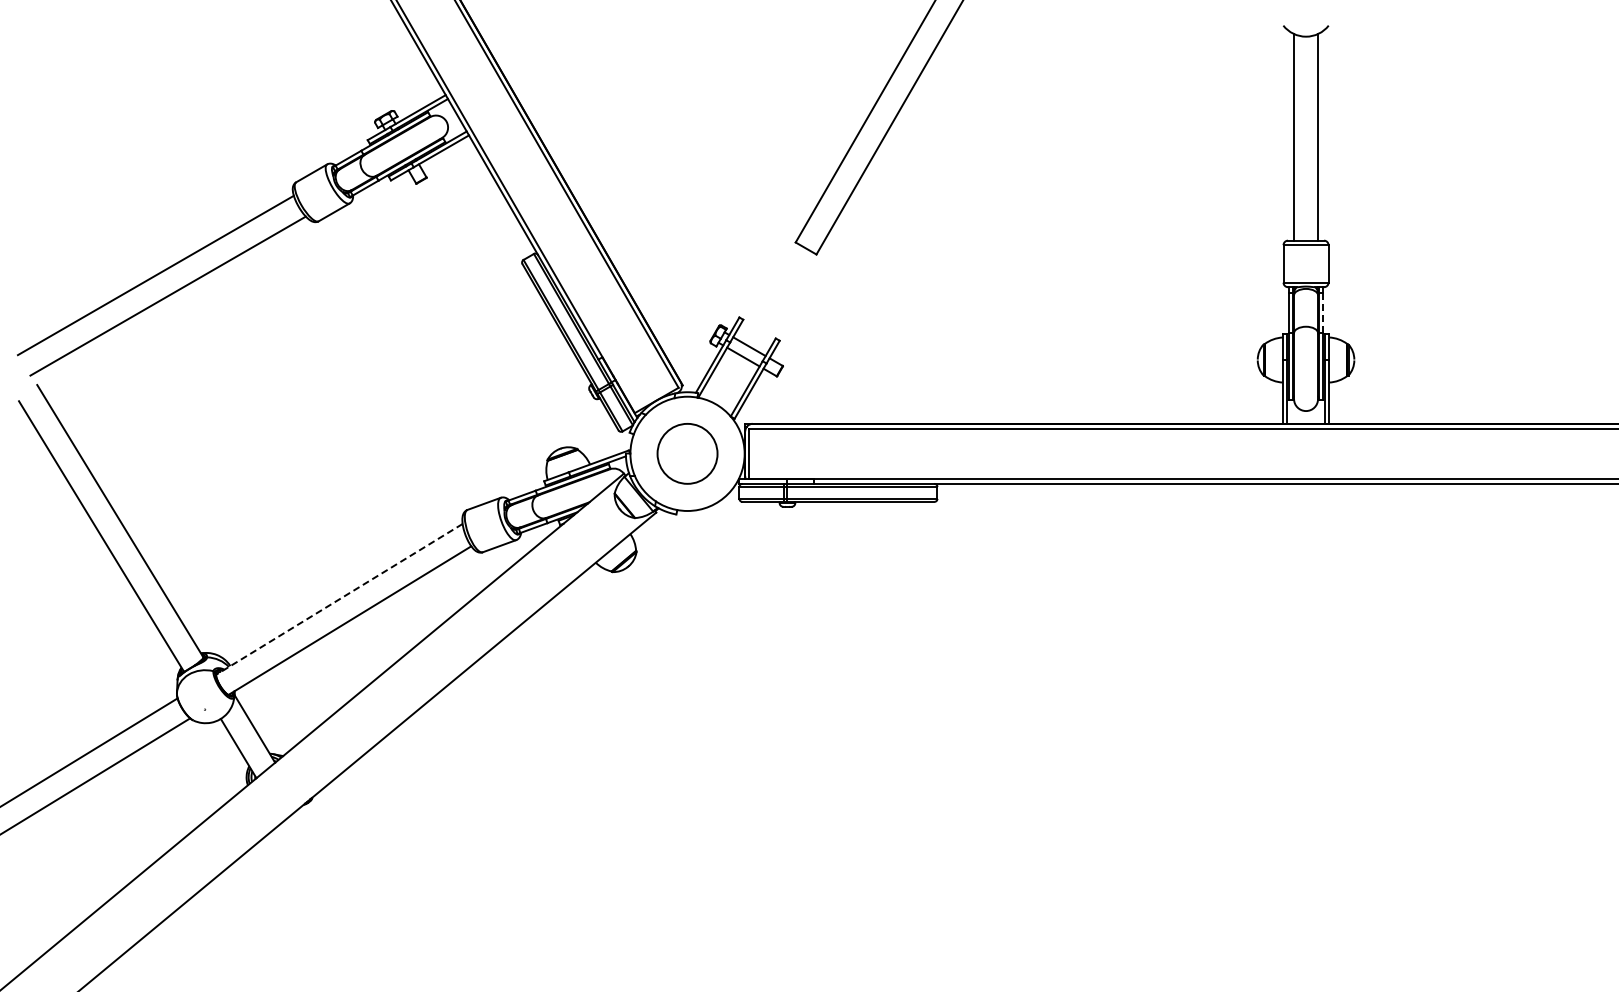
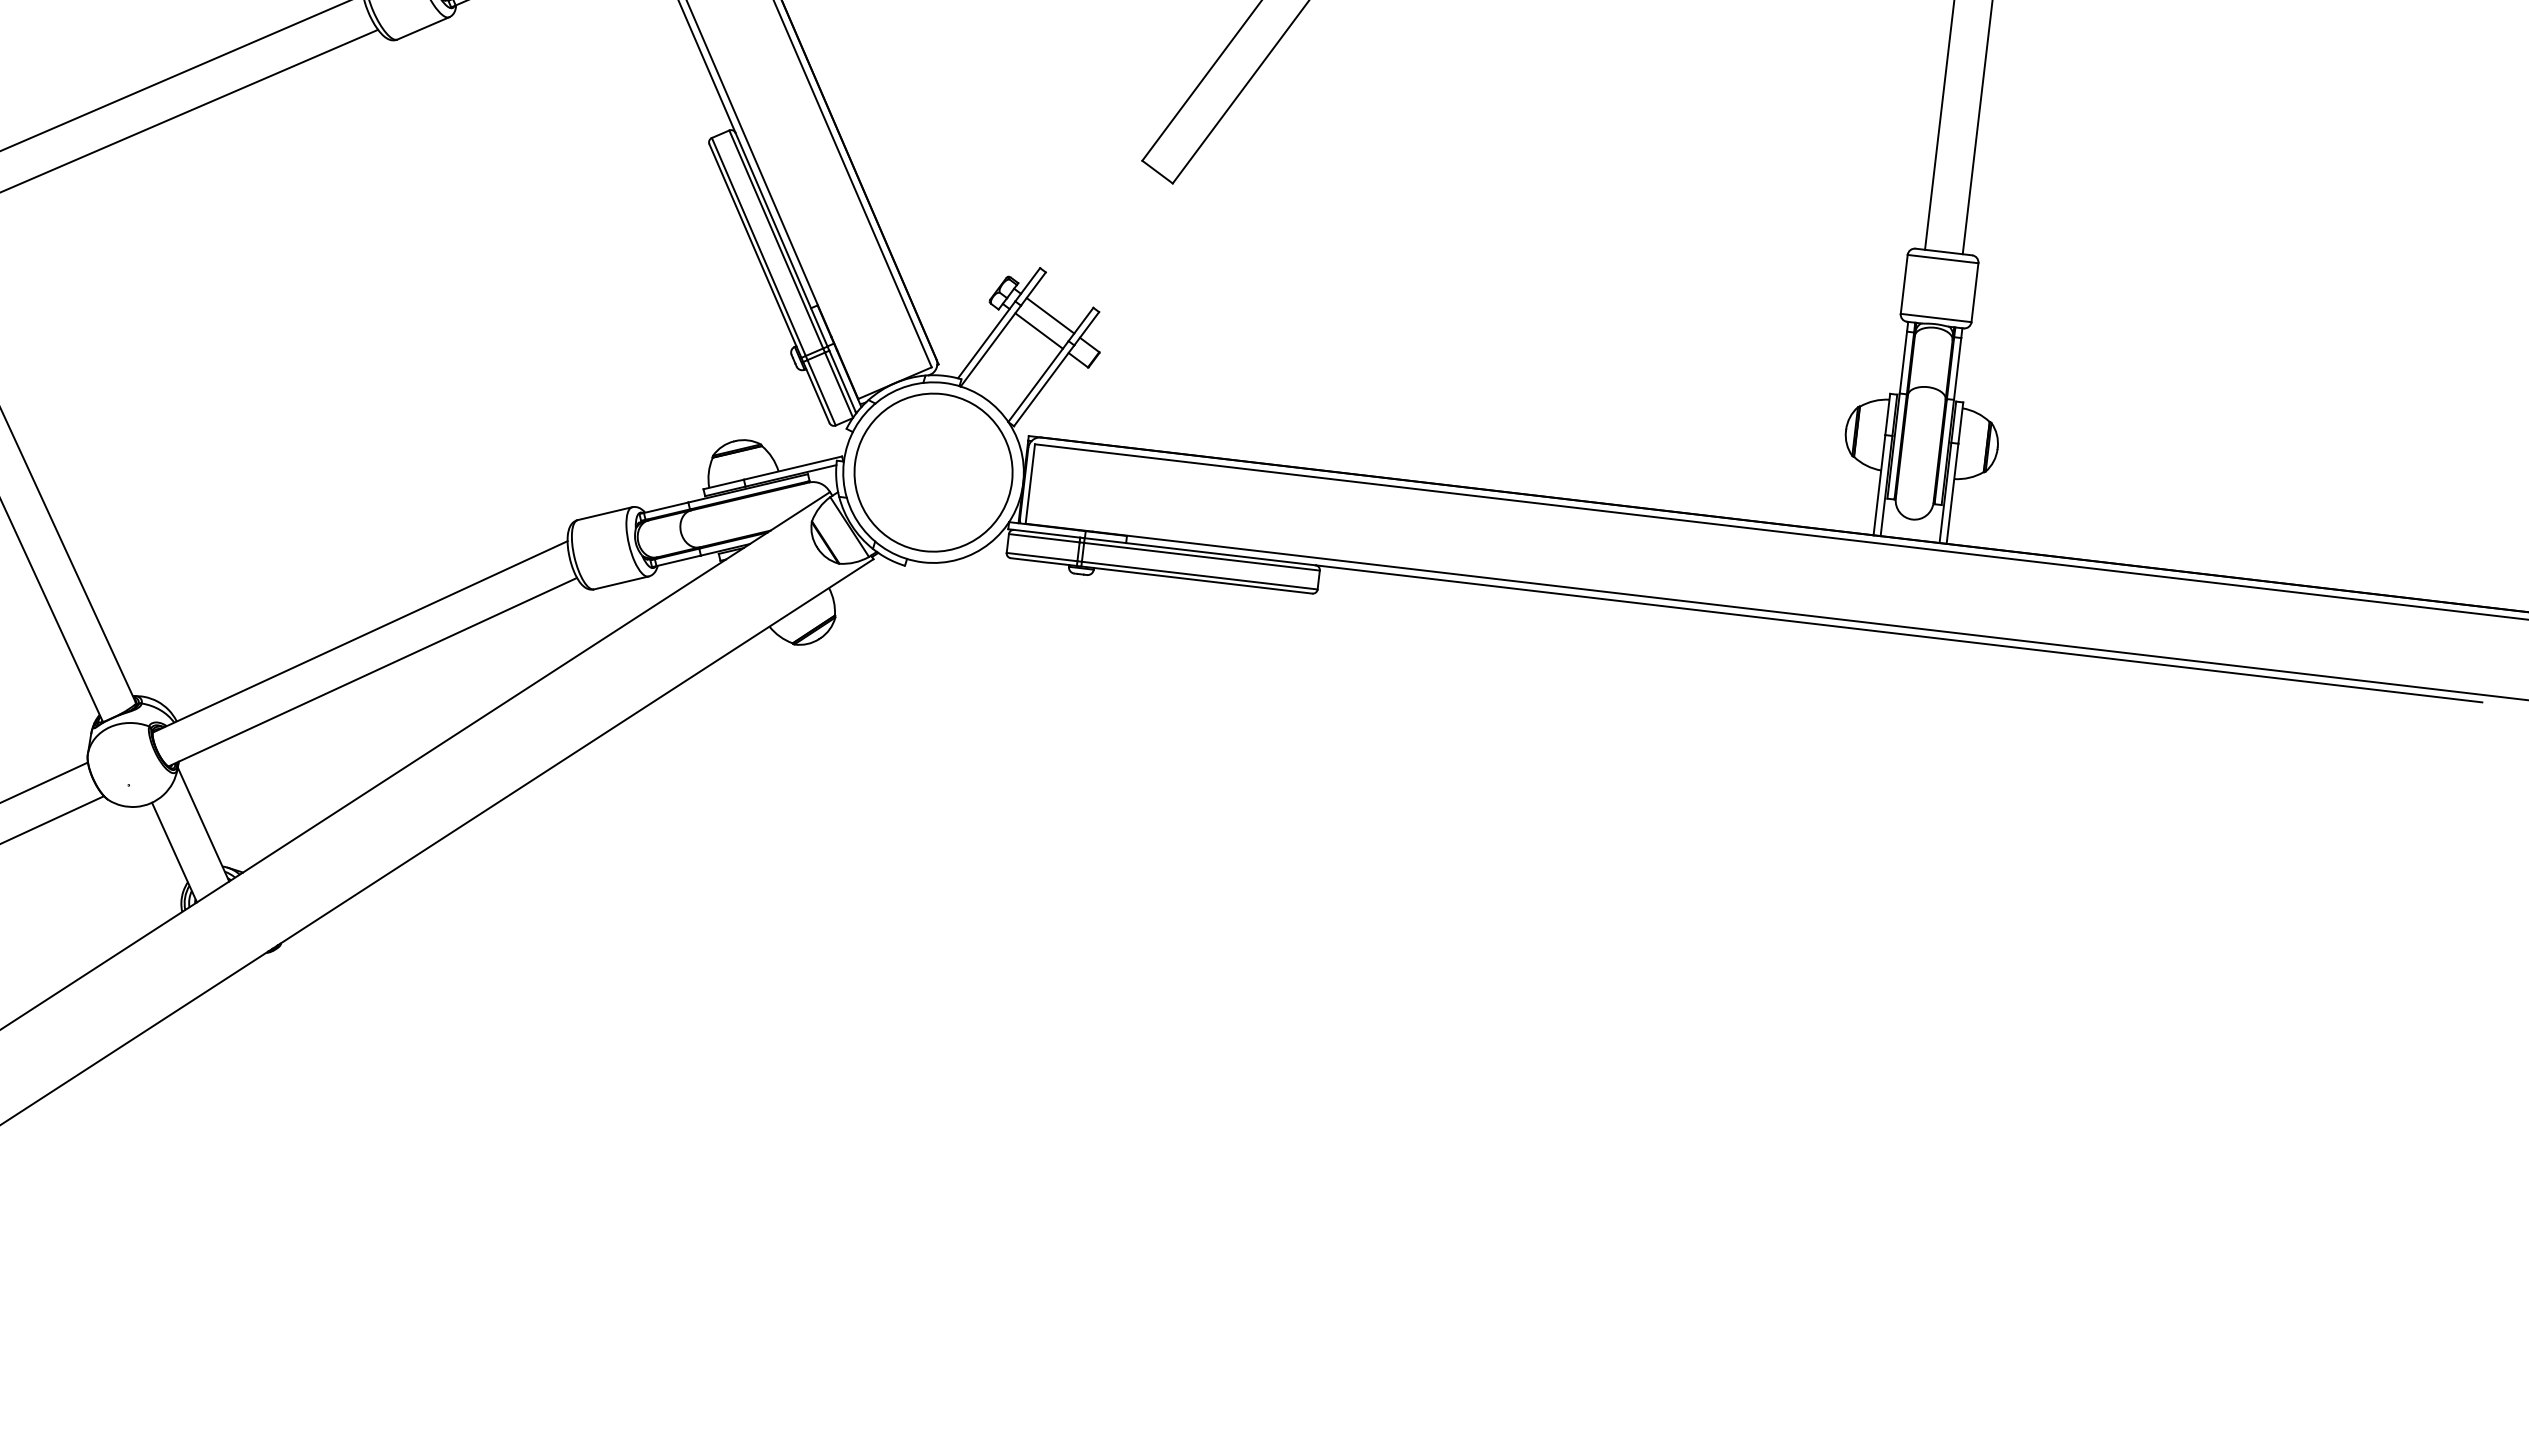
line: (1323, 313) -> (1957, 369), dashed -> solid
circle: (687, 453) -> (933, 472), size x1.67
line: (339, 599) -> (360, 637), dashed -> solid

